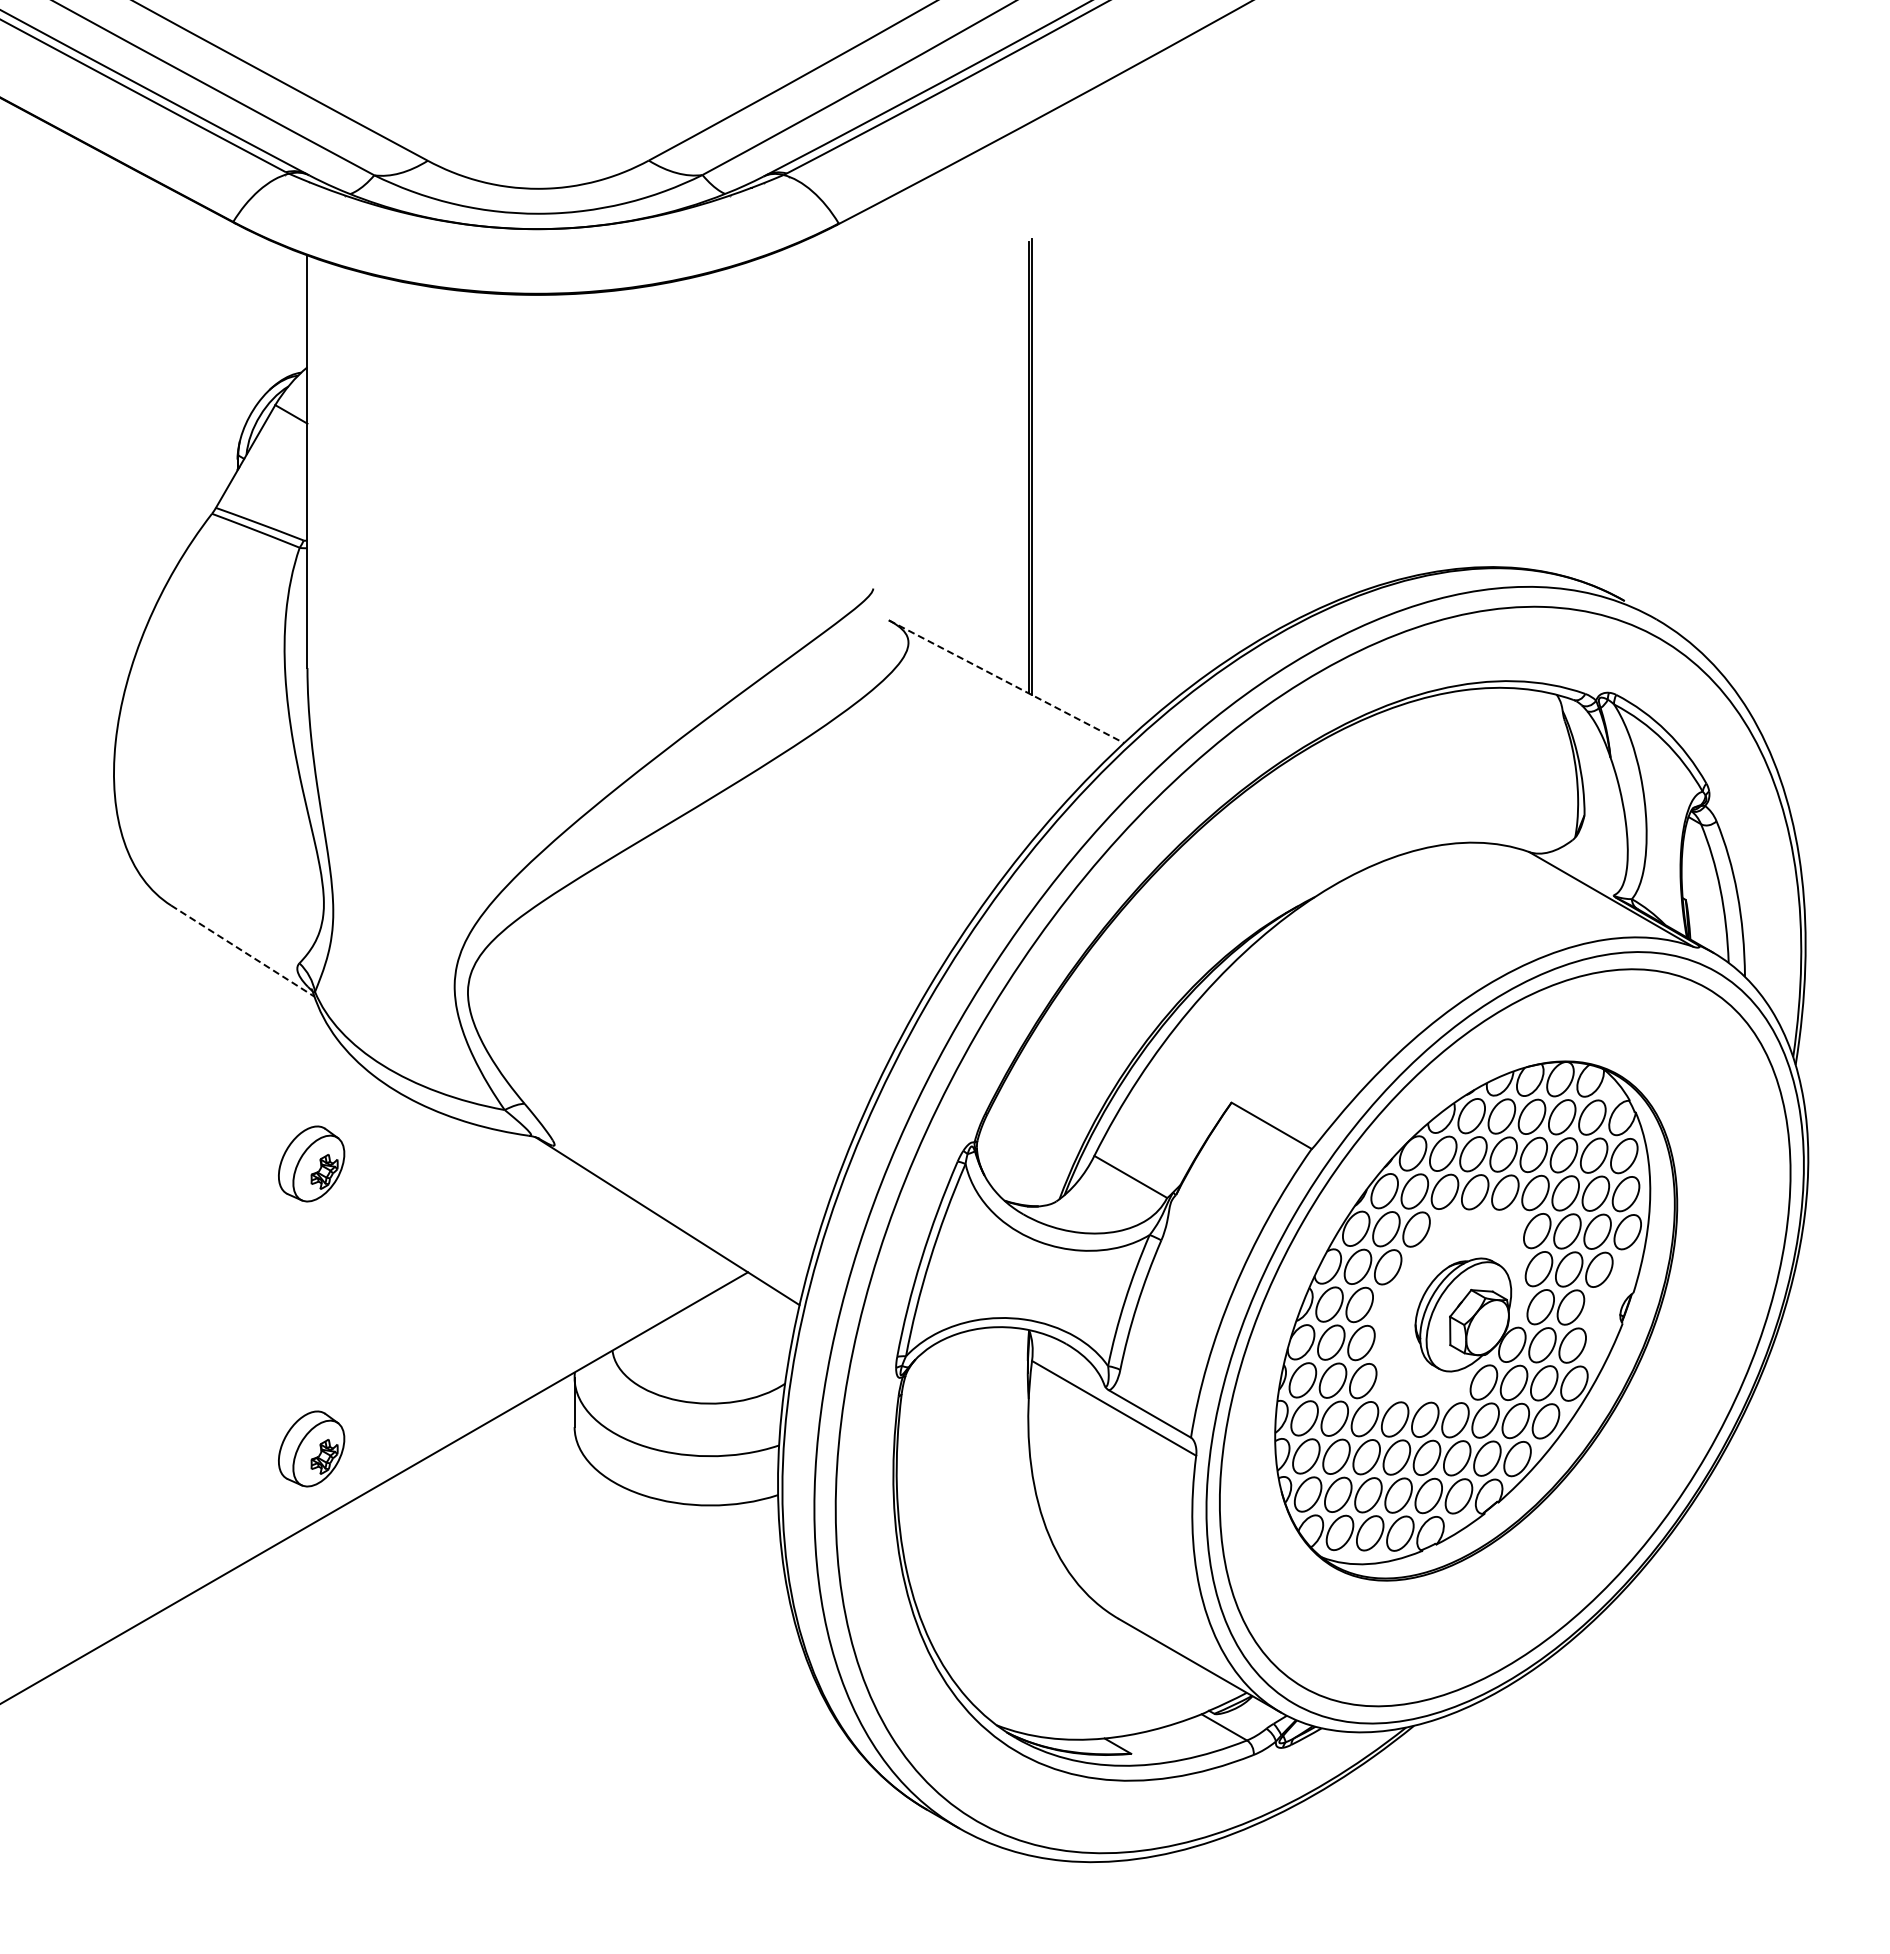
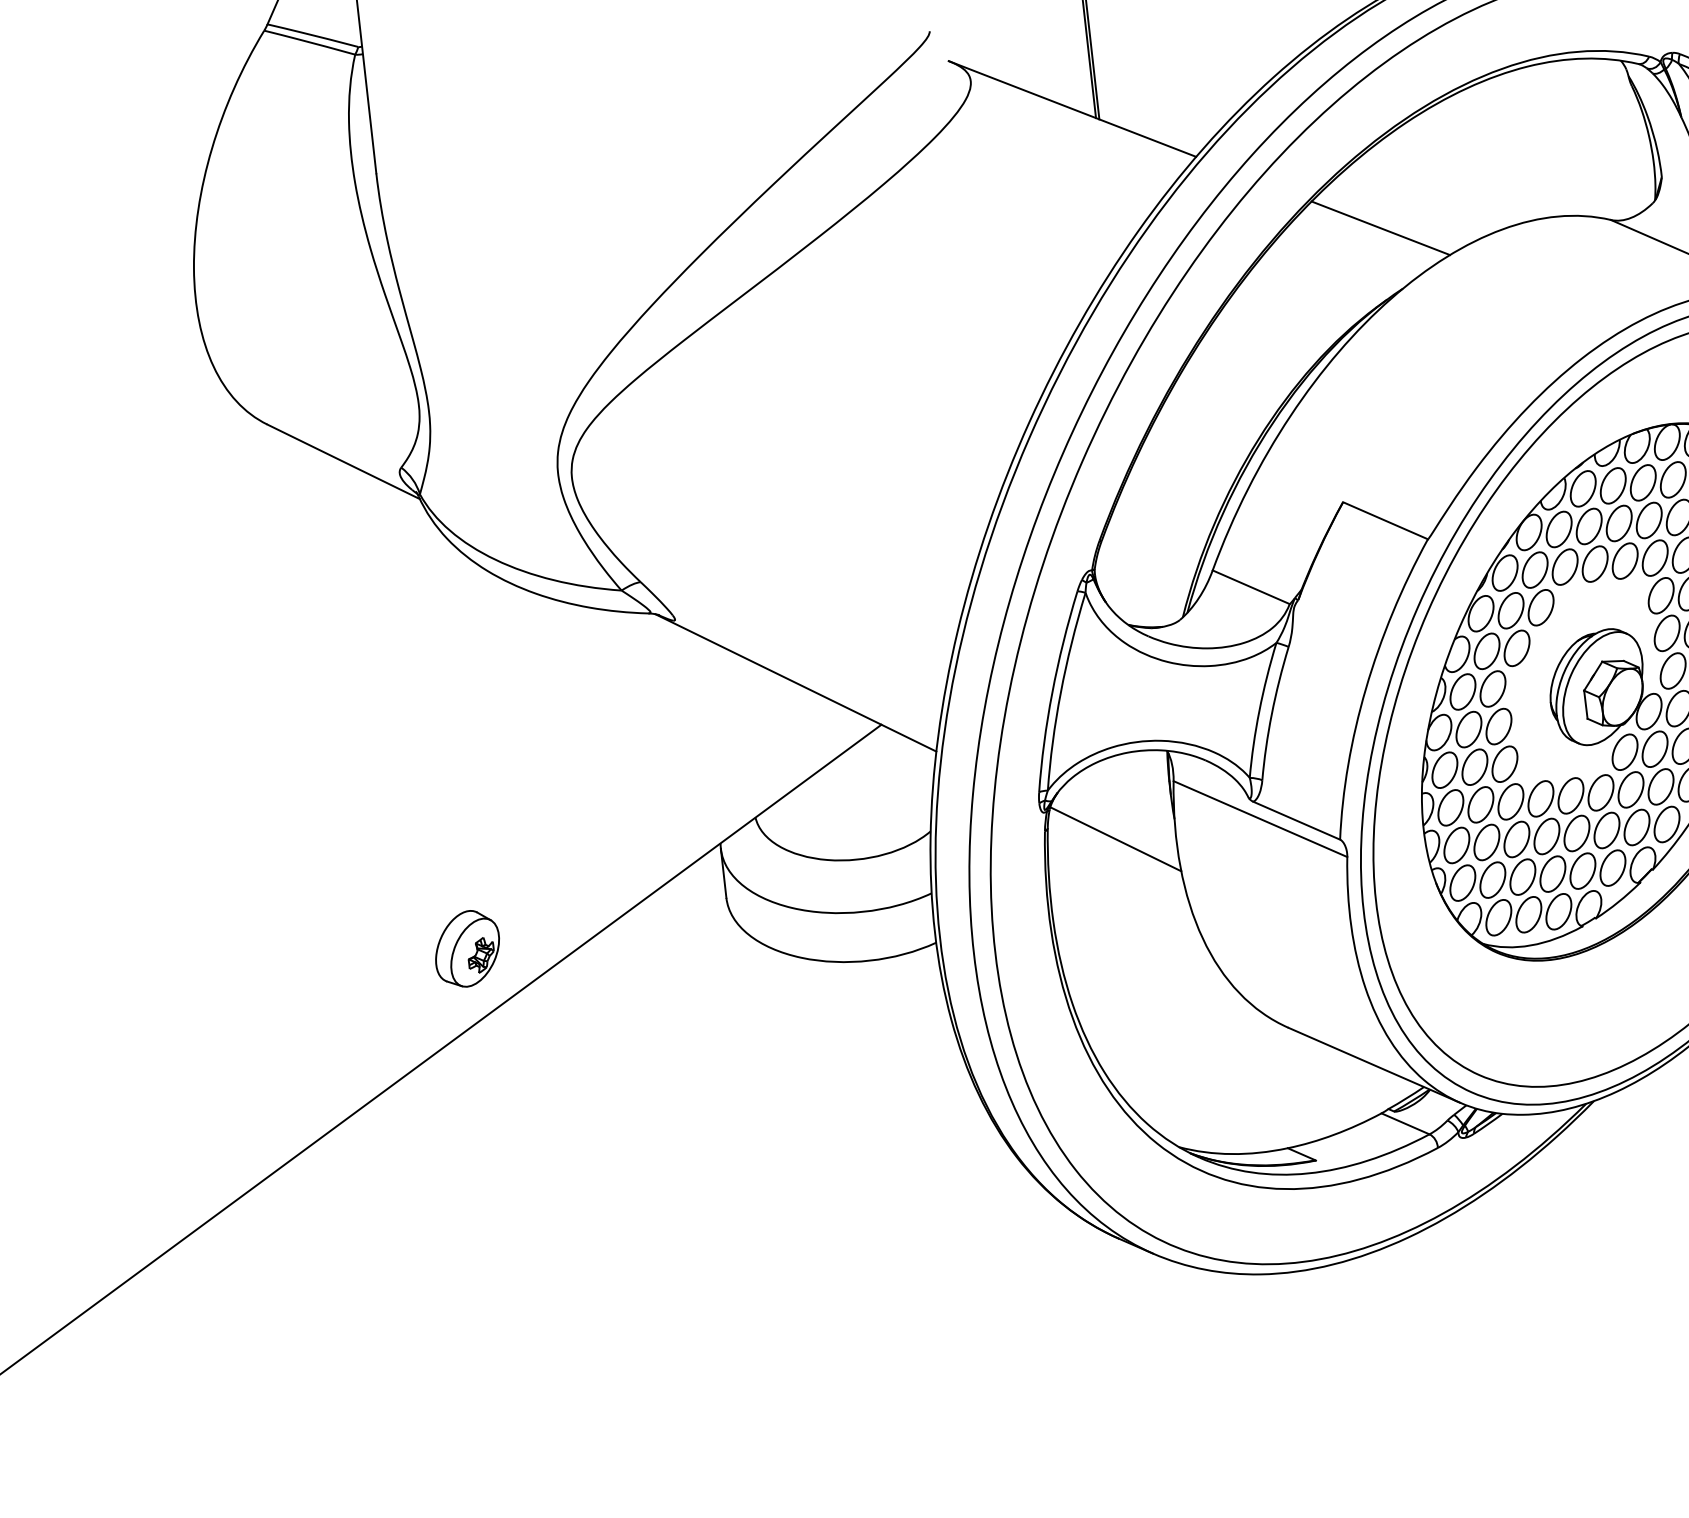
line: (1006, 681) -> (1072, 108), dashed -> solid
line: (1299, 834) -> (1380, 228), added
line: (242, 951) -> (343, 462), dashed -> solid
part: (311, 1163) -> (435, 665), removed
line: (967, 1412) -> (1115, 839), added

